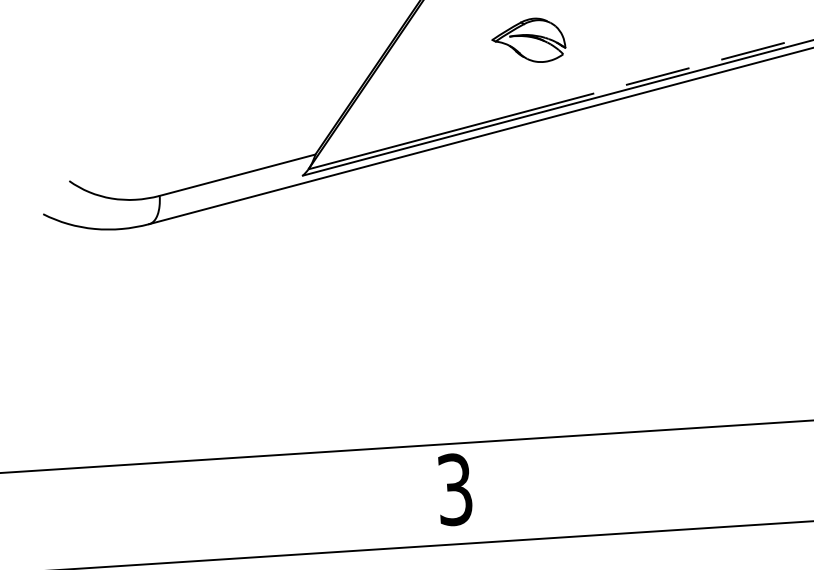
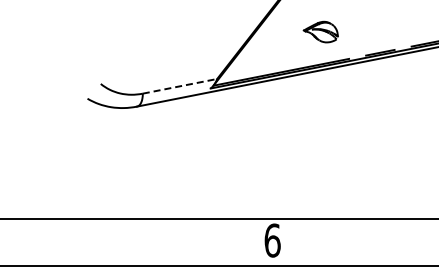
line: (238, 175) -> (180, 86), solid -> dashed
text: (454, 489) -> (272, 240), 3 -> 6

